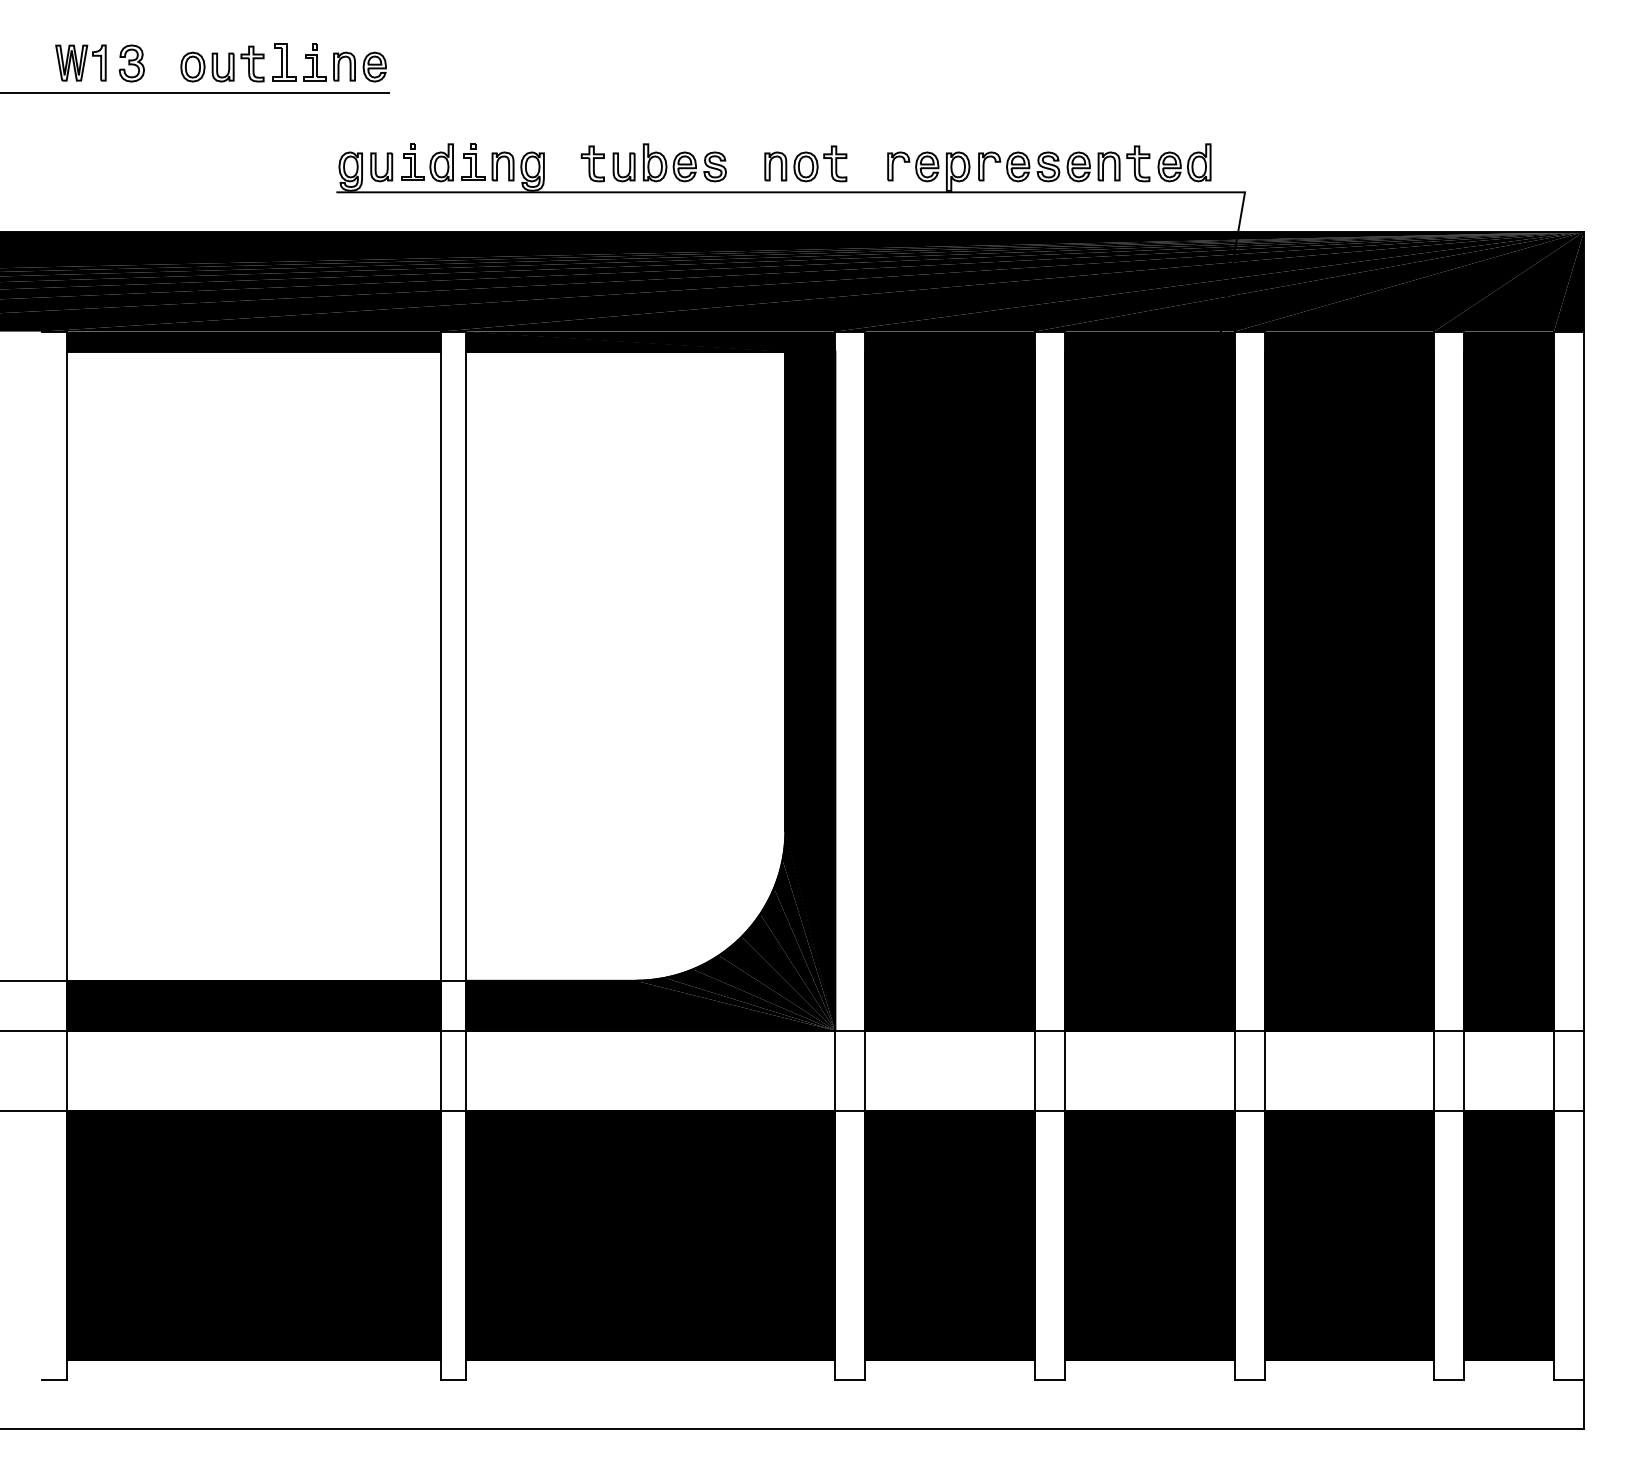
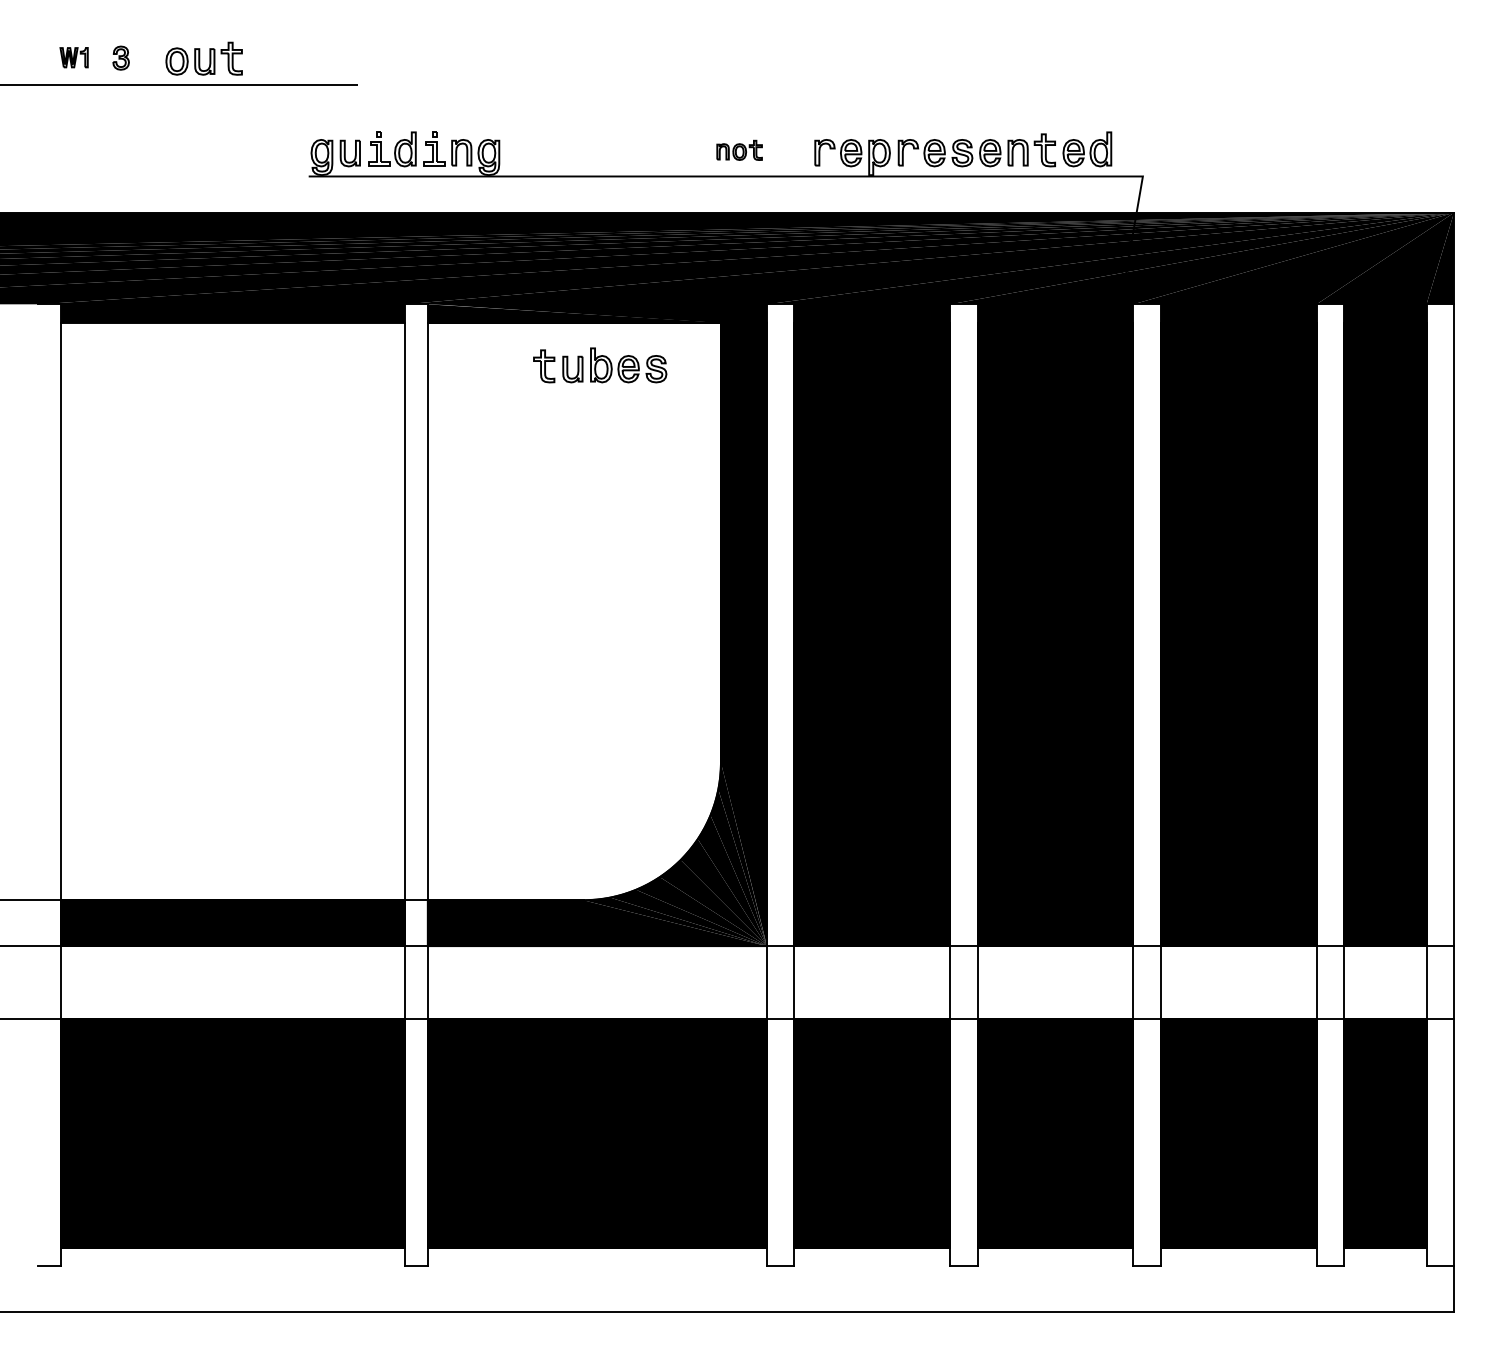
part: (80, 62) -> (73, 57), size x0.6
part: (132, 62) -> (121, 57), size x0.7
part: (329, 62) -> (302, 57), removed
part: (654, 162) -> (600, 365), moved
part: (805, 164) -> (739, 150), size x0.6

